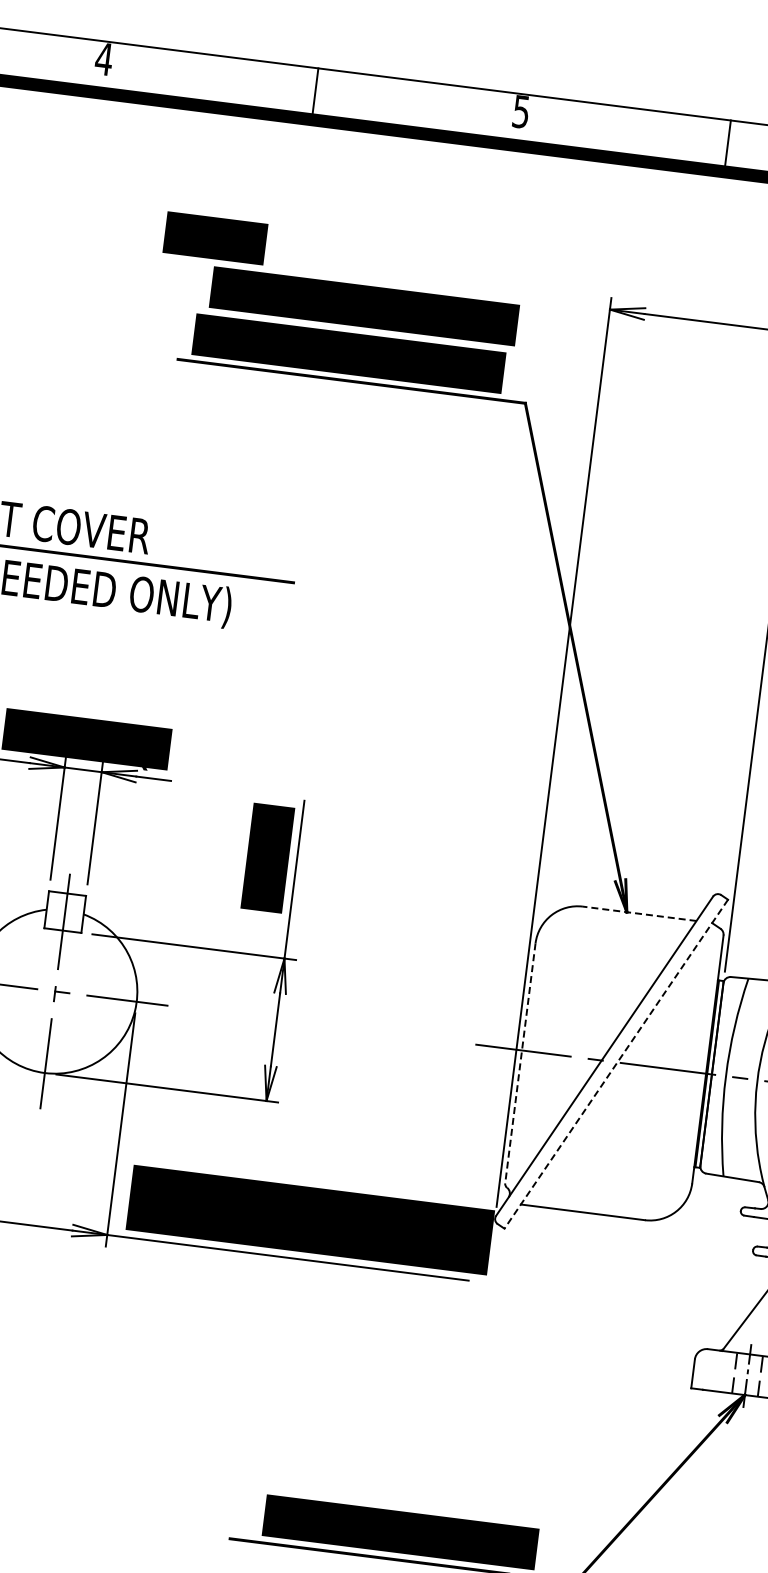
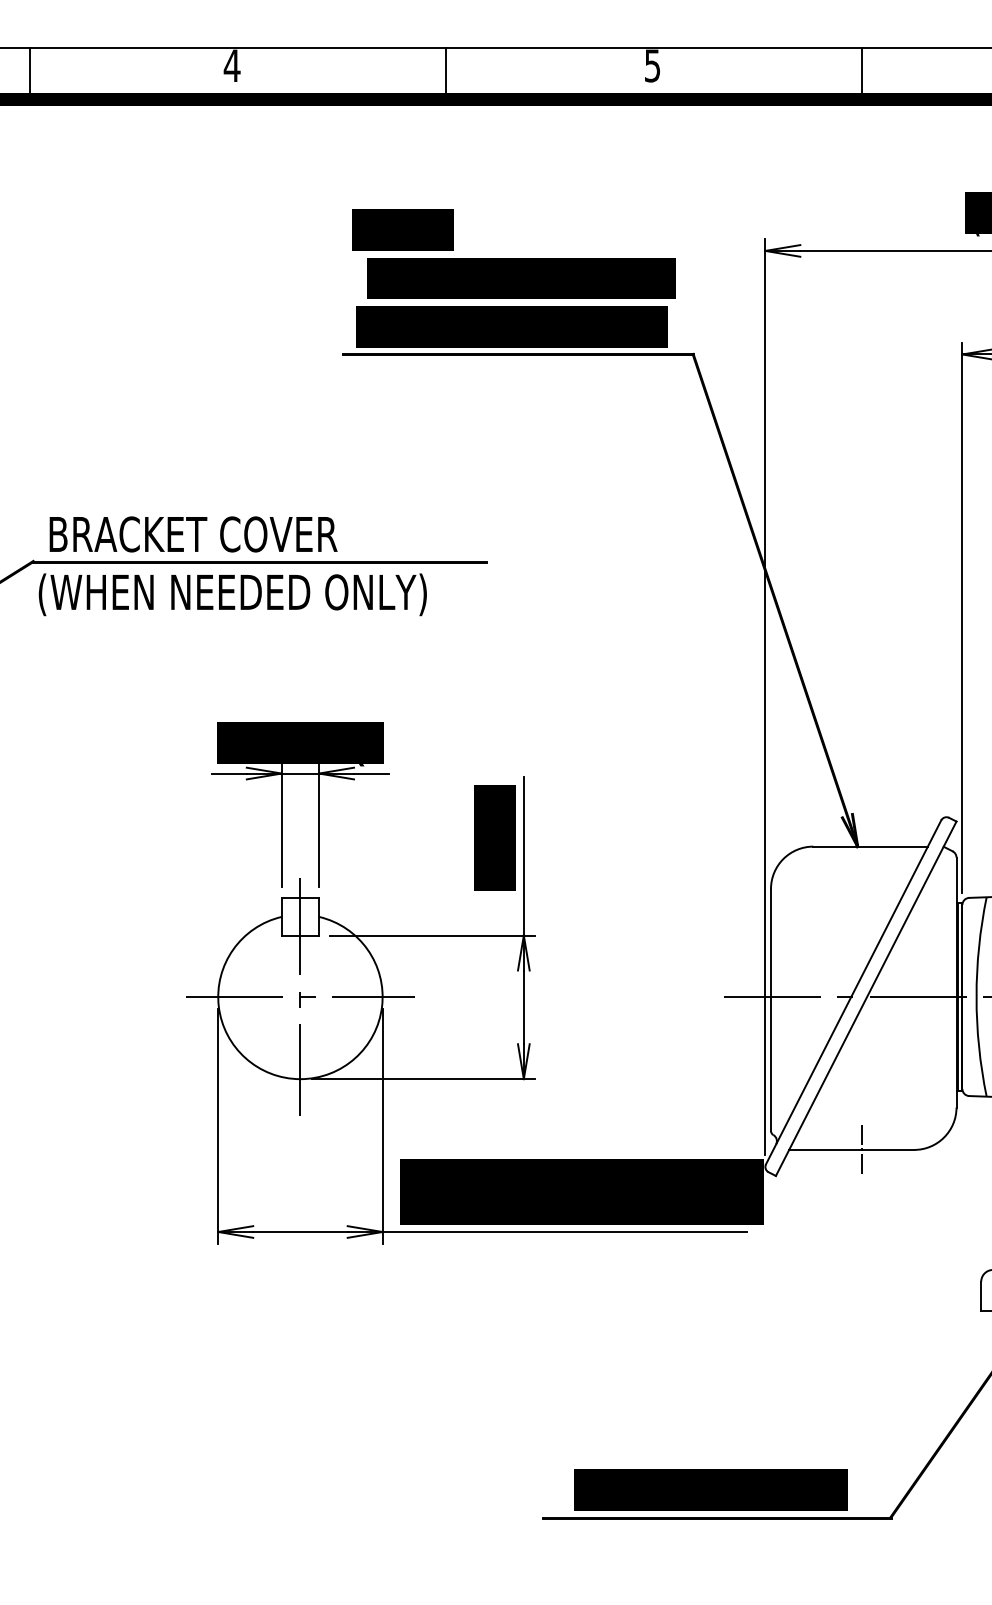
text: (214, 238) -> (402, 229), moved
line: (639, 913) -> (870, 846), dashed -> solid
line: (519, 1062) -> (770, 1009), dashed -> solid
line: (616, 1063) -> (866, 998), dashed -> solid
line: (593, 1213) -> (862, 1149), added

